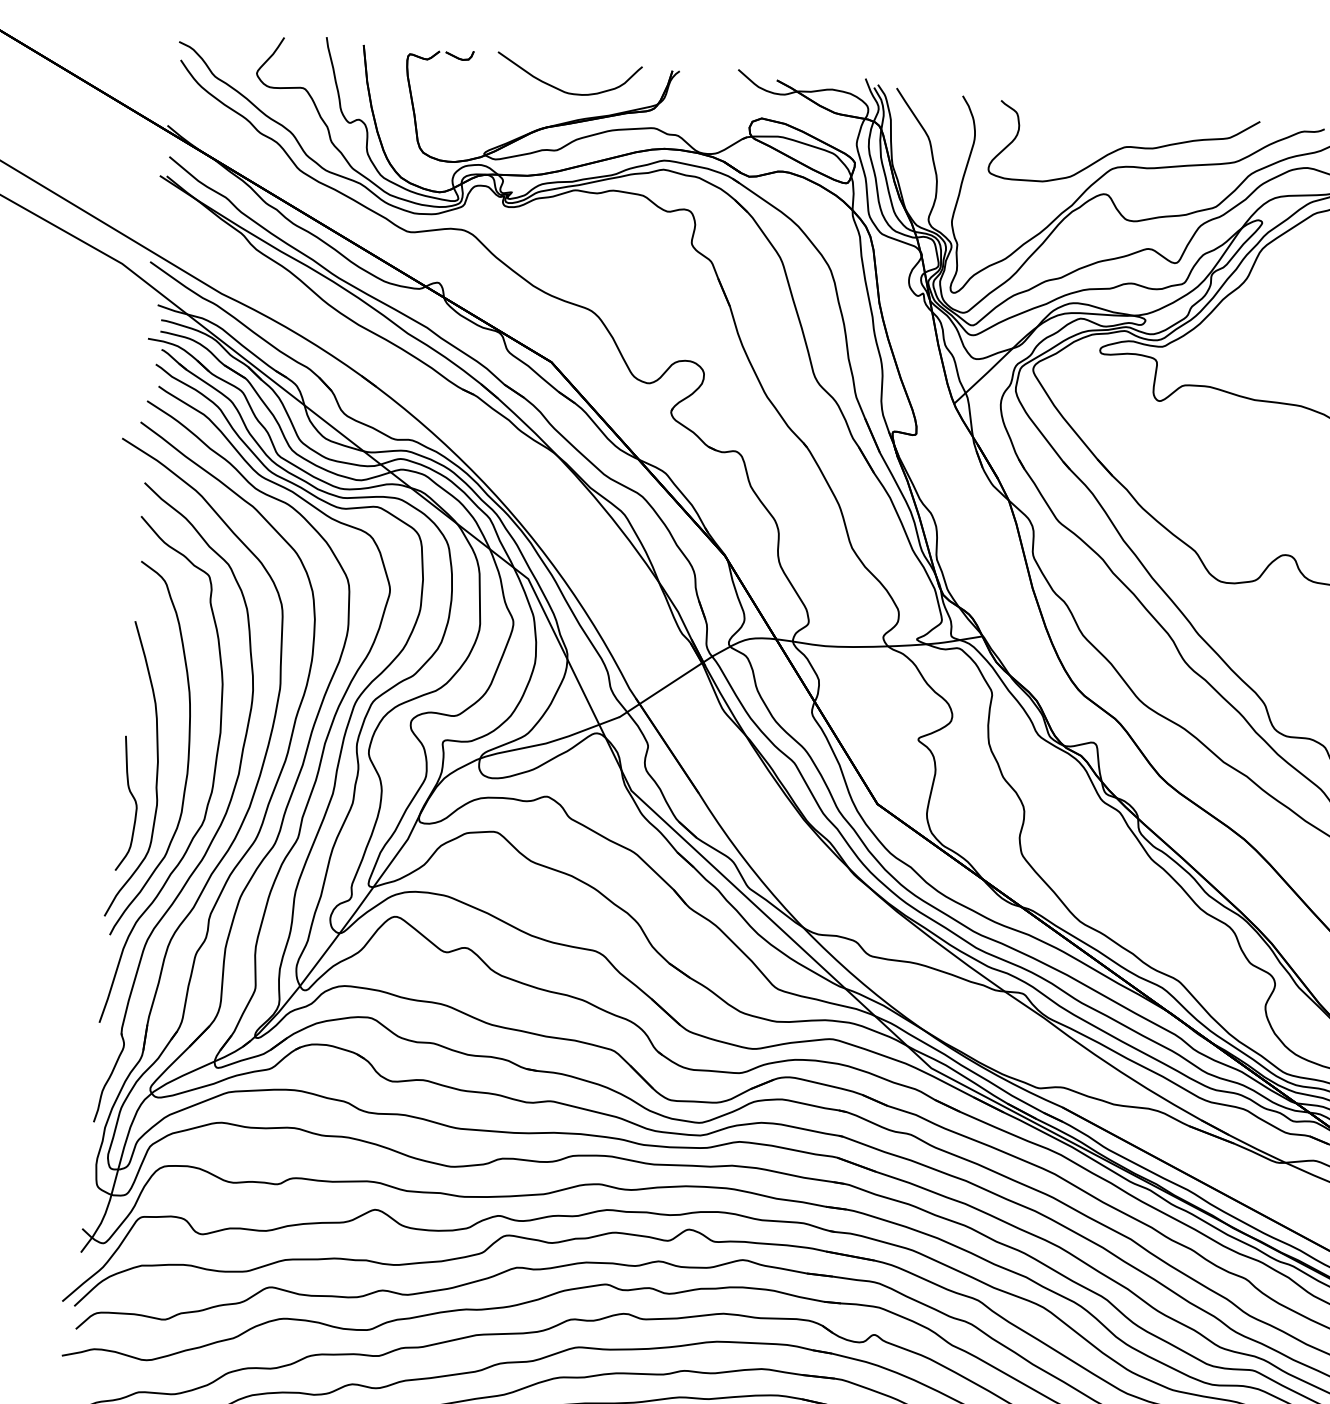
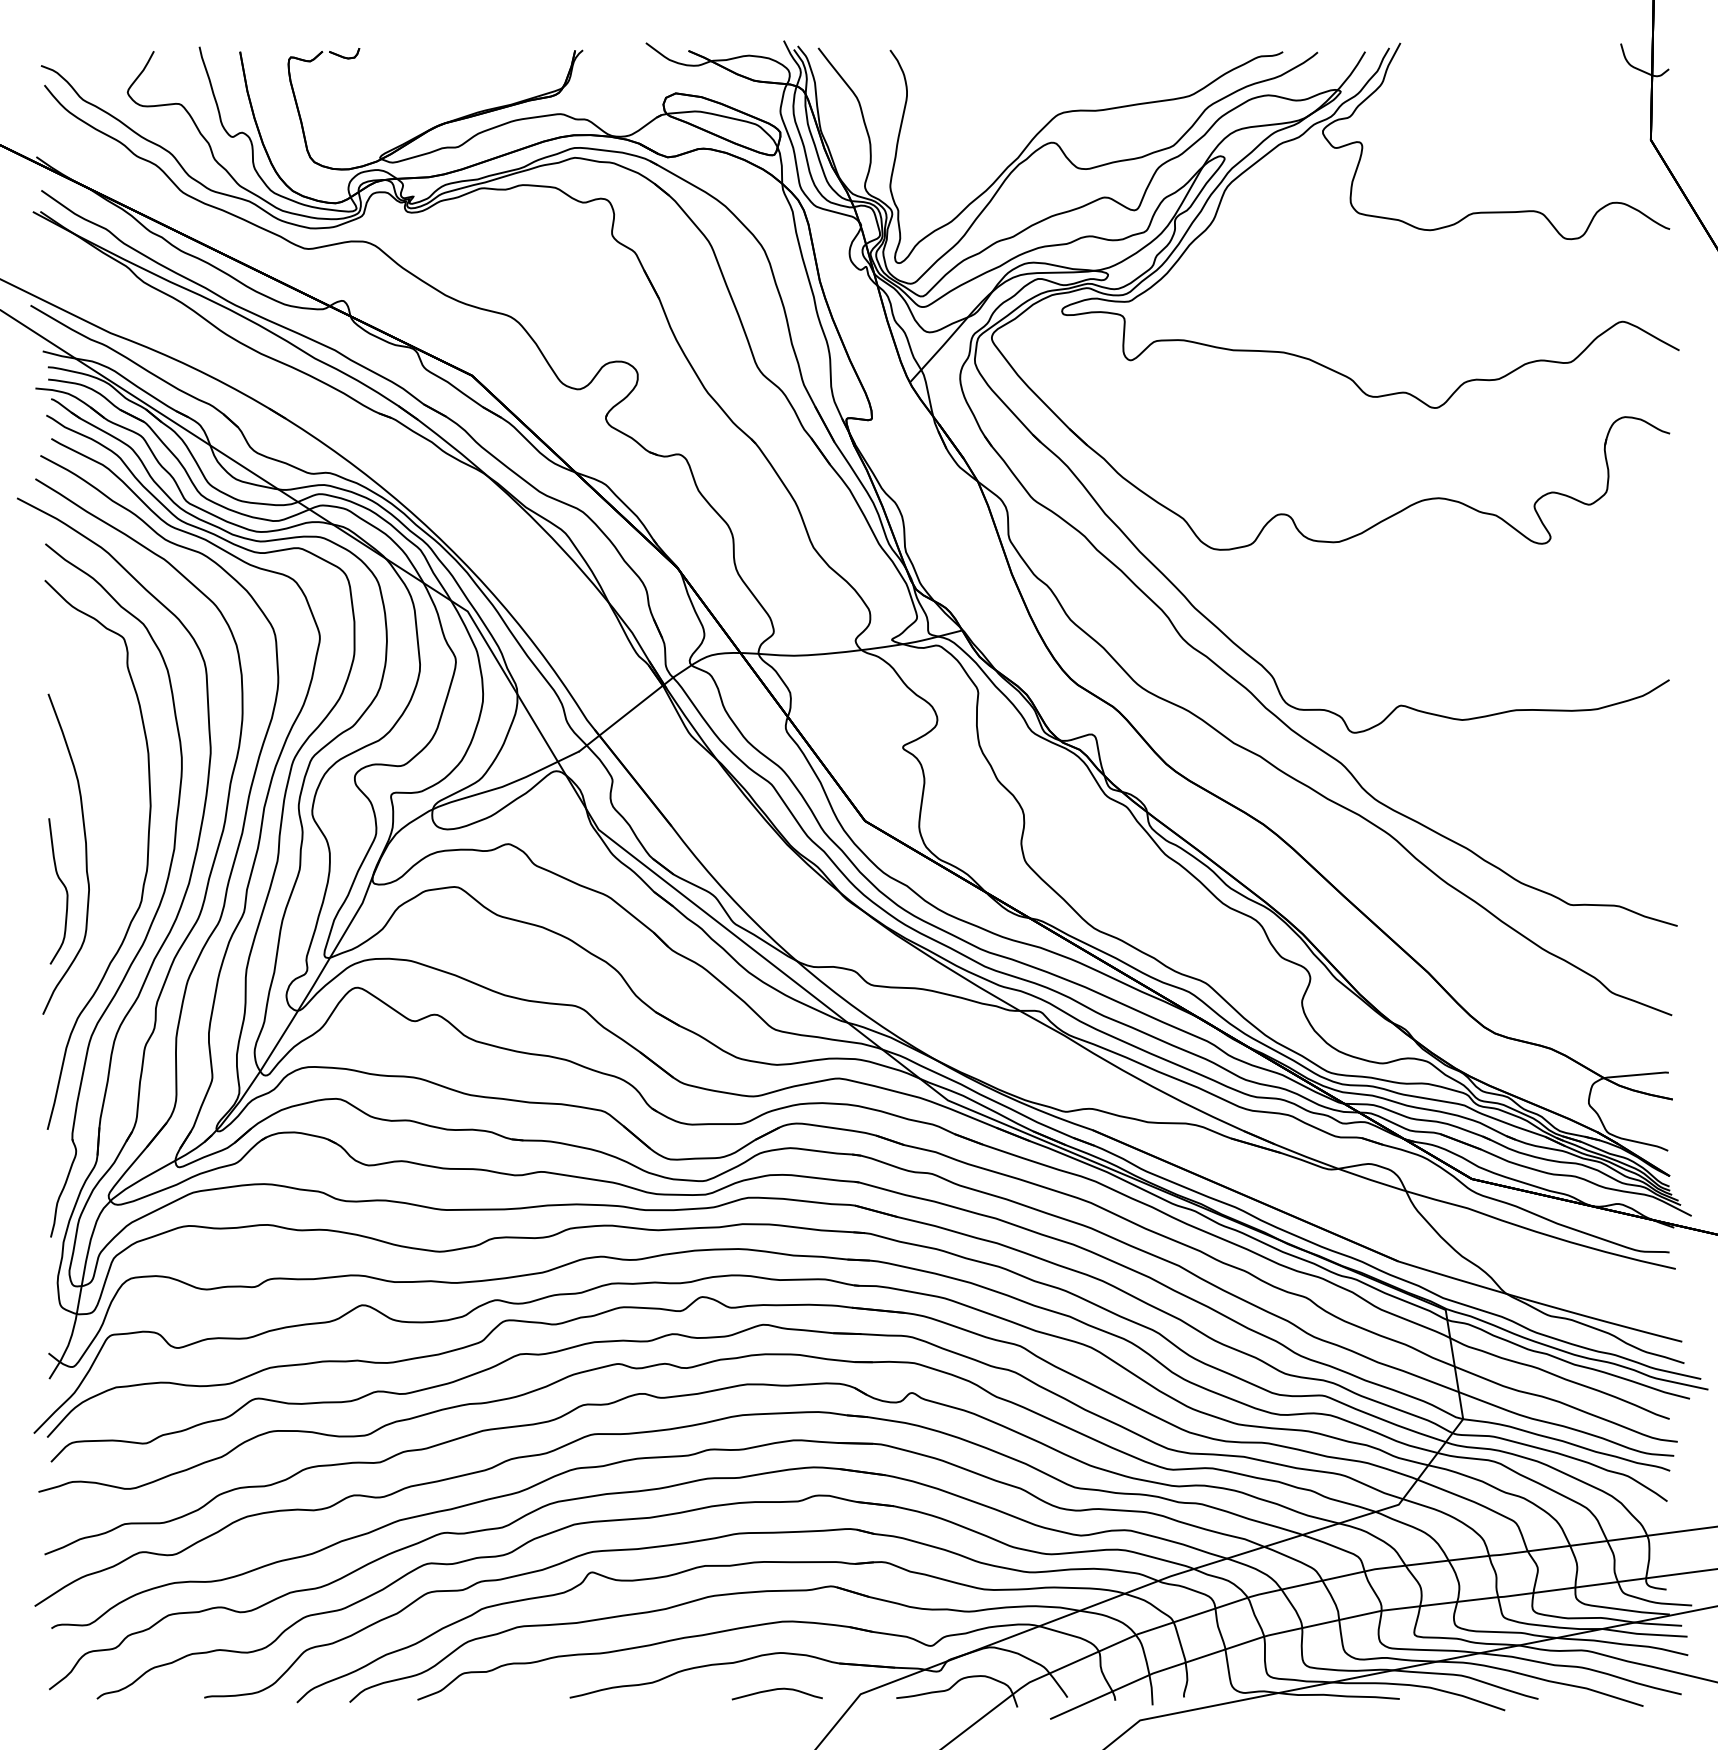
curve: (562, 89) -> (458, 81), removed
curve: (1123, 148) -> (1068, 91), removed
curve: (187, 753) -> (117, 831), removed

